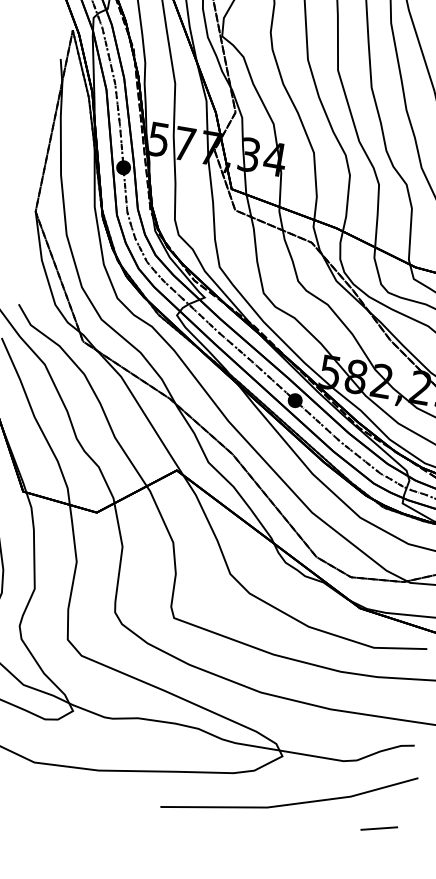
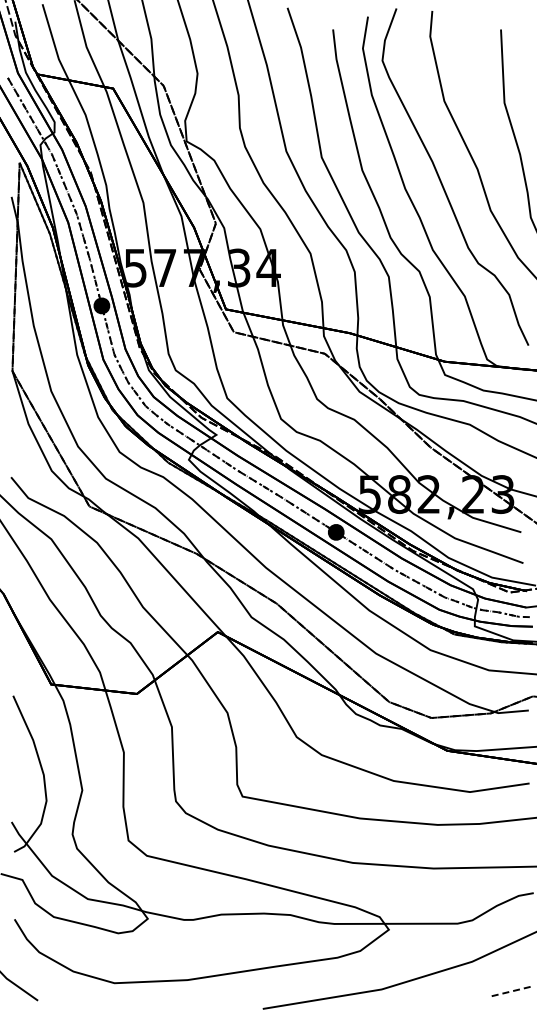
line: (378, 828) -> (509, 991), solid -> dashed

